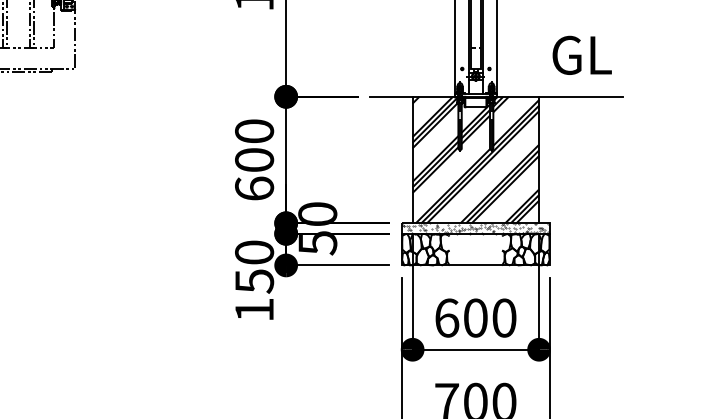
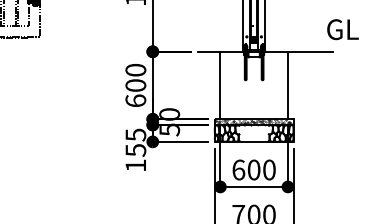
text: (581, 55) -> (342, 29), moved
hatch: (474, 159) -> (253, 85), removed
text: (253, 251) -> (135, 134), 150 -> 155

